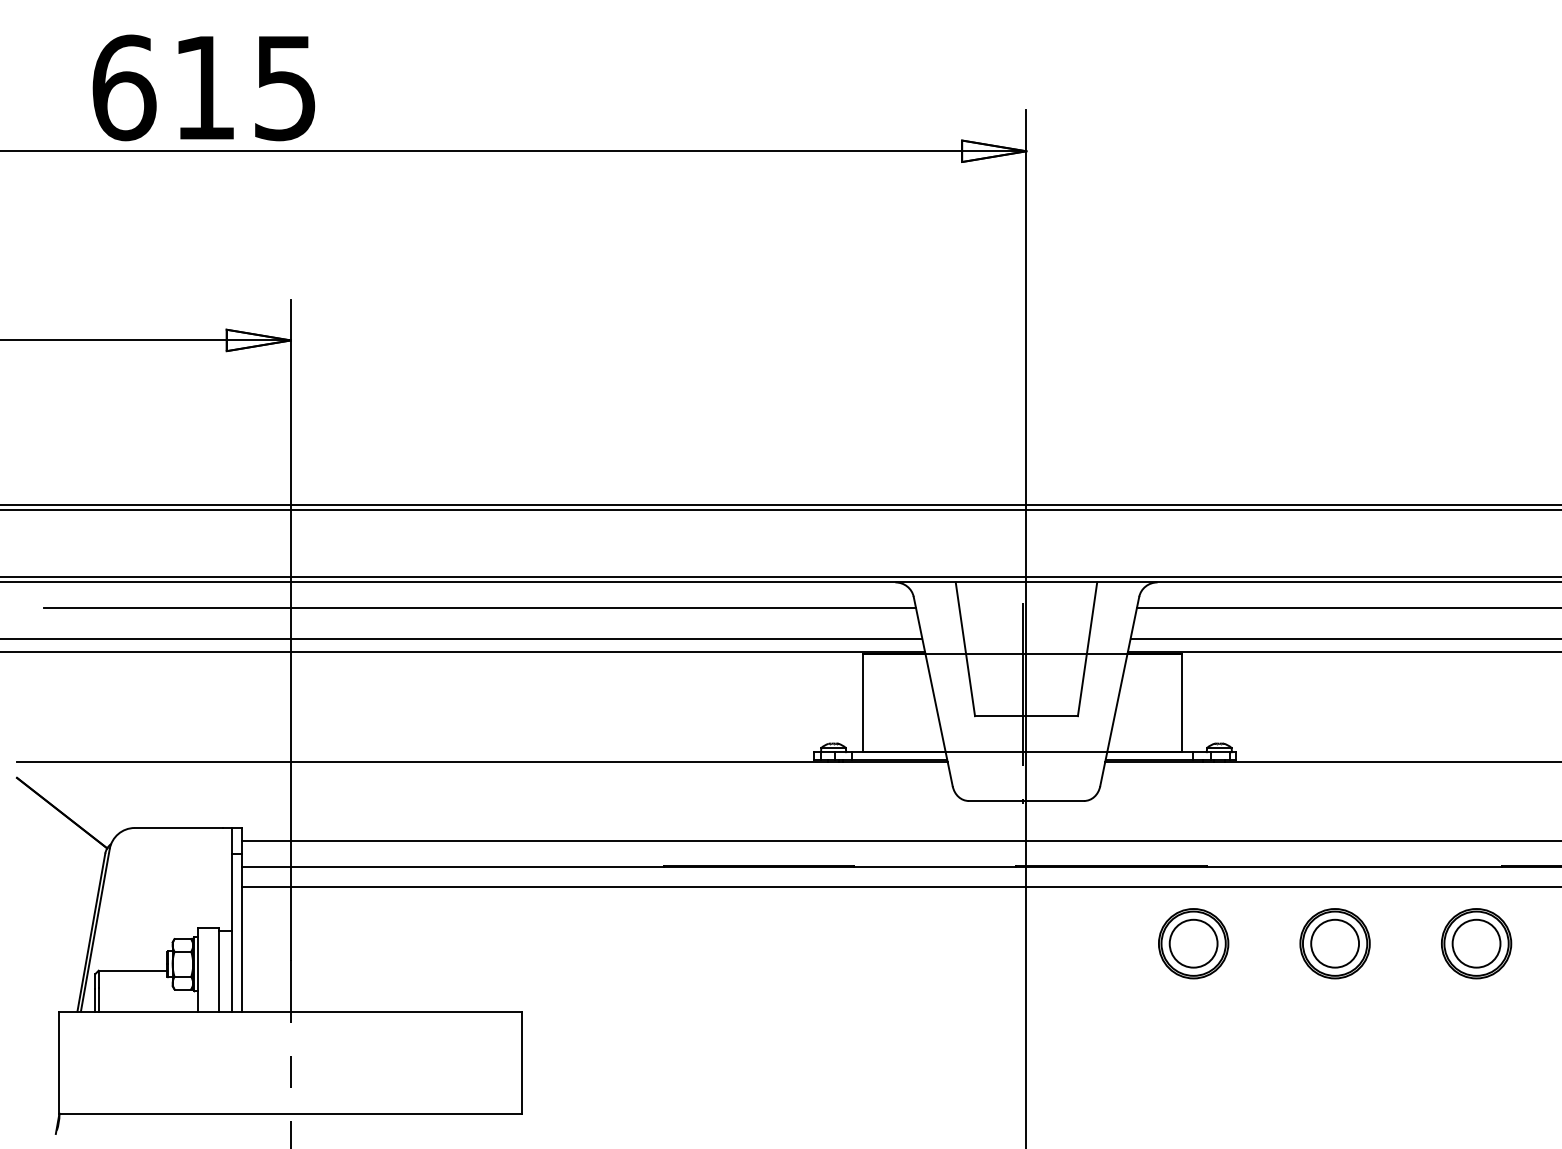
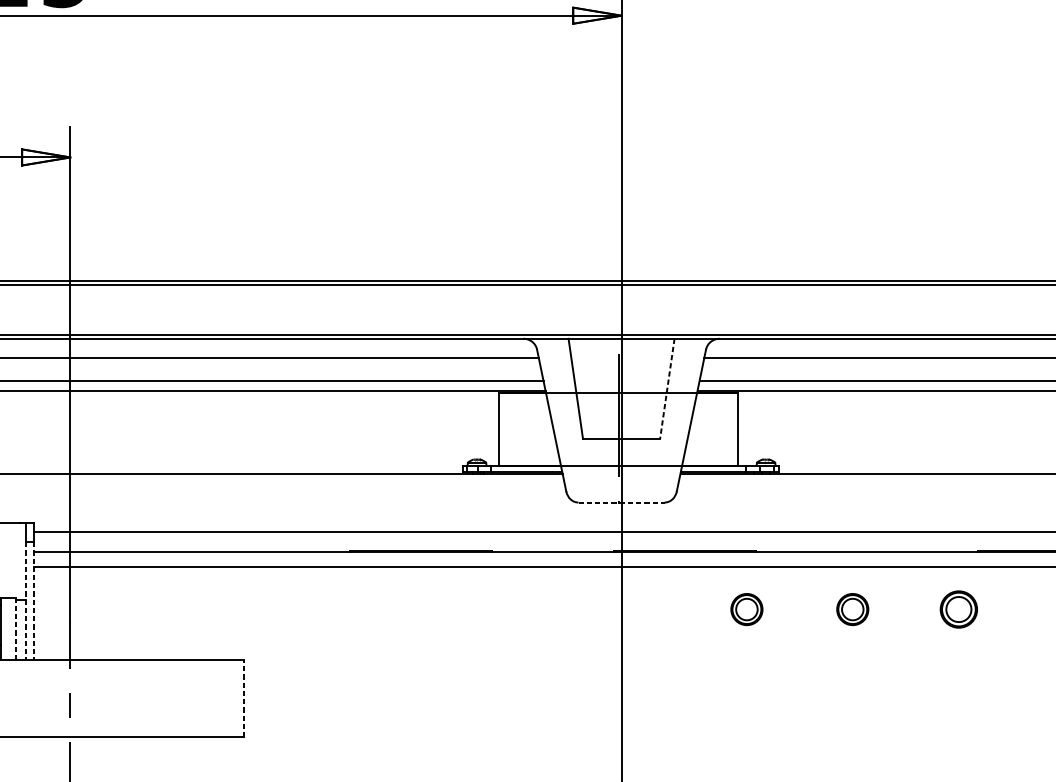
line: (1087, 649) -> (667, 389), solid -> dashed
line: (1026, 801) -> (621, 502), solid -> dashed
line: (231, 932) -> (25, 601), solid -> dashed
line: (242, 932) -> (34, 601), solid -> dashed
part: (1193, 943) -> (746, 609), size x0.6
part: (1334, 943) -> (852, 609), size x0.6
part: (1476, 943) -> (958, 609), size x0.7
line: (218, 969) -> (16, 628), solid -> dashed
line: (522, 1062) -> (243, 698), solid -> dashed

